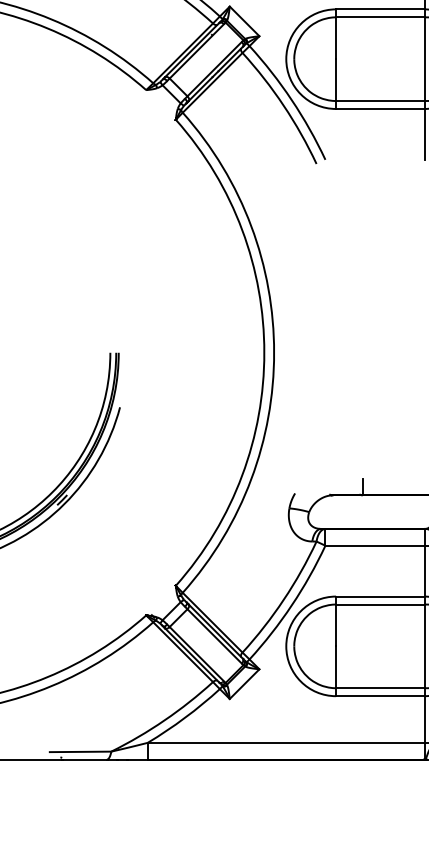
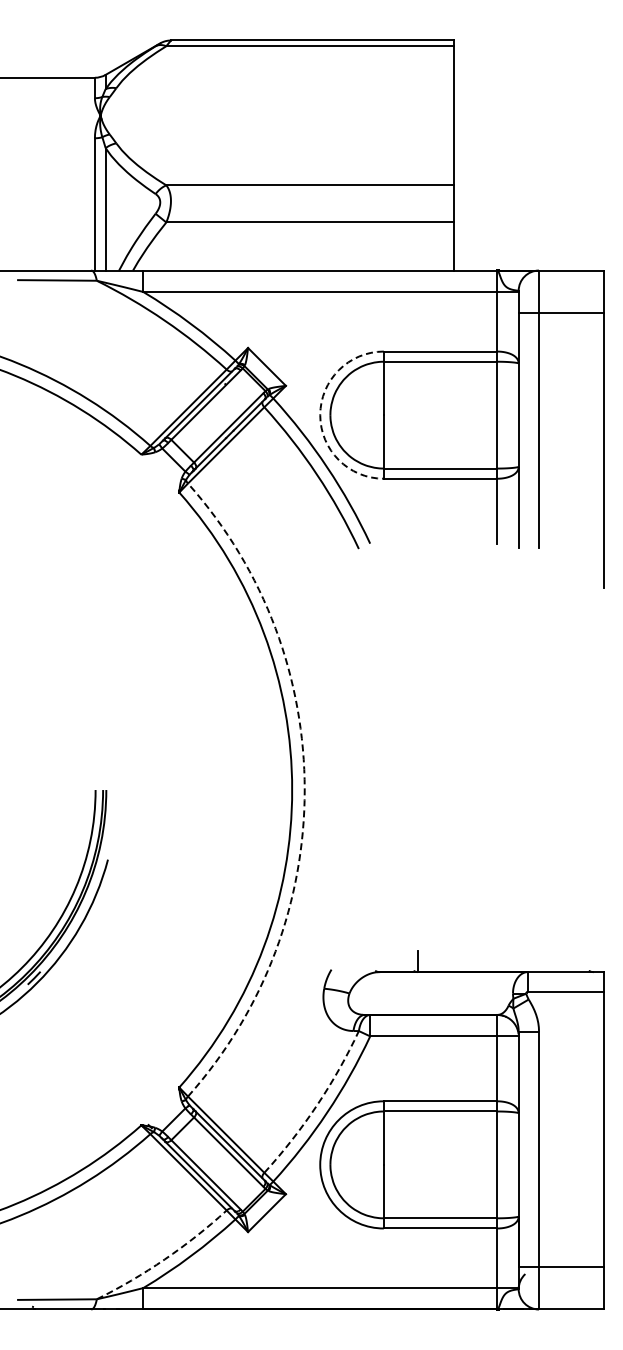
arc: (286, 59) -> (320, 415), solid -> dashed
arc: (273, 353) -> (304, 790), solid -> dashed
arc: (283, 599) -> (316, 1105), solid -> dashed
arc: (164, 720) -> (164, 1259), solid -> dashed

